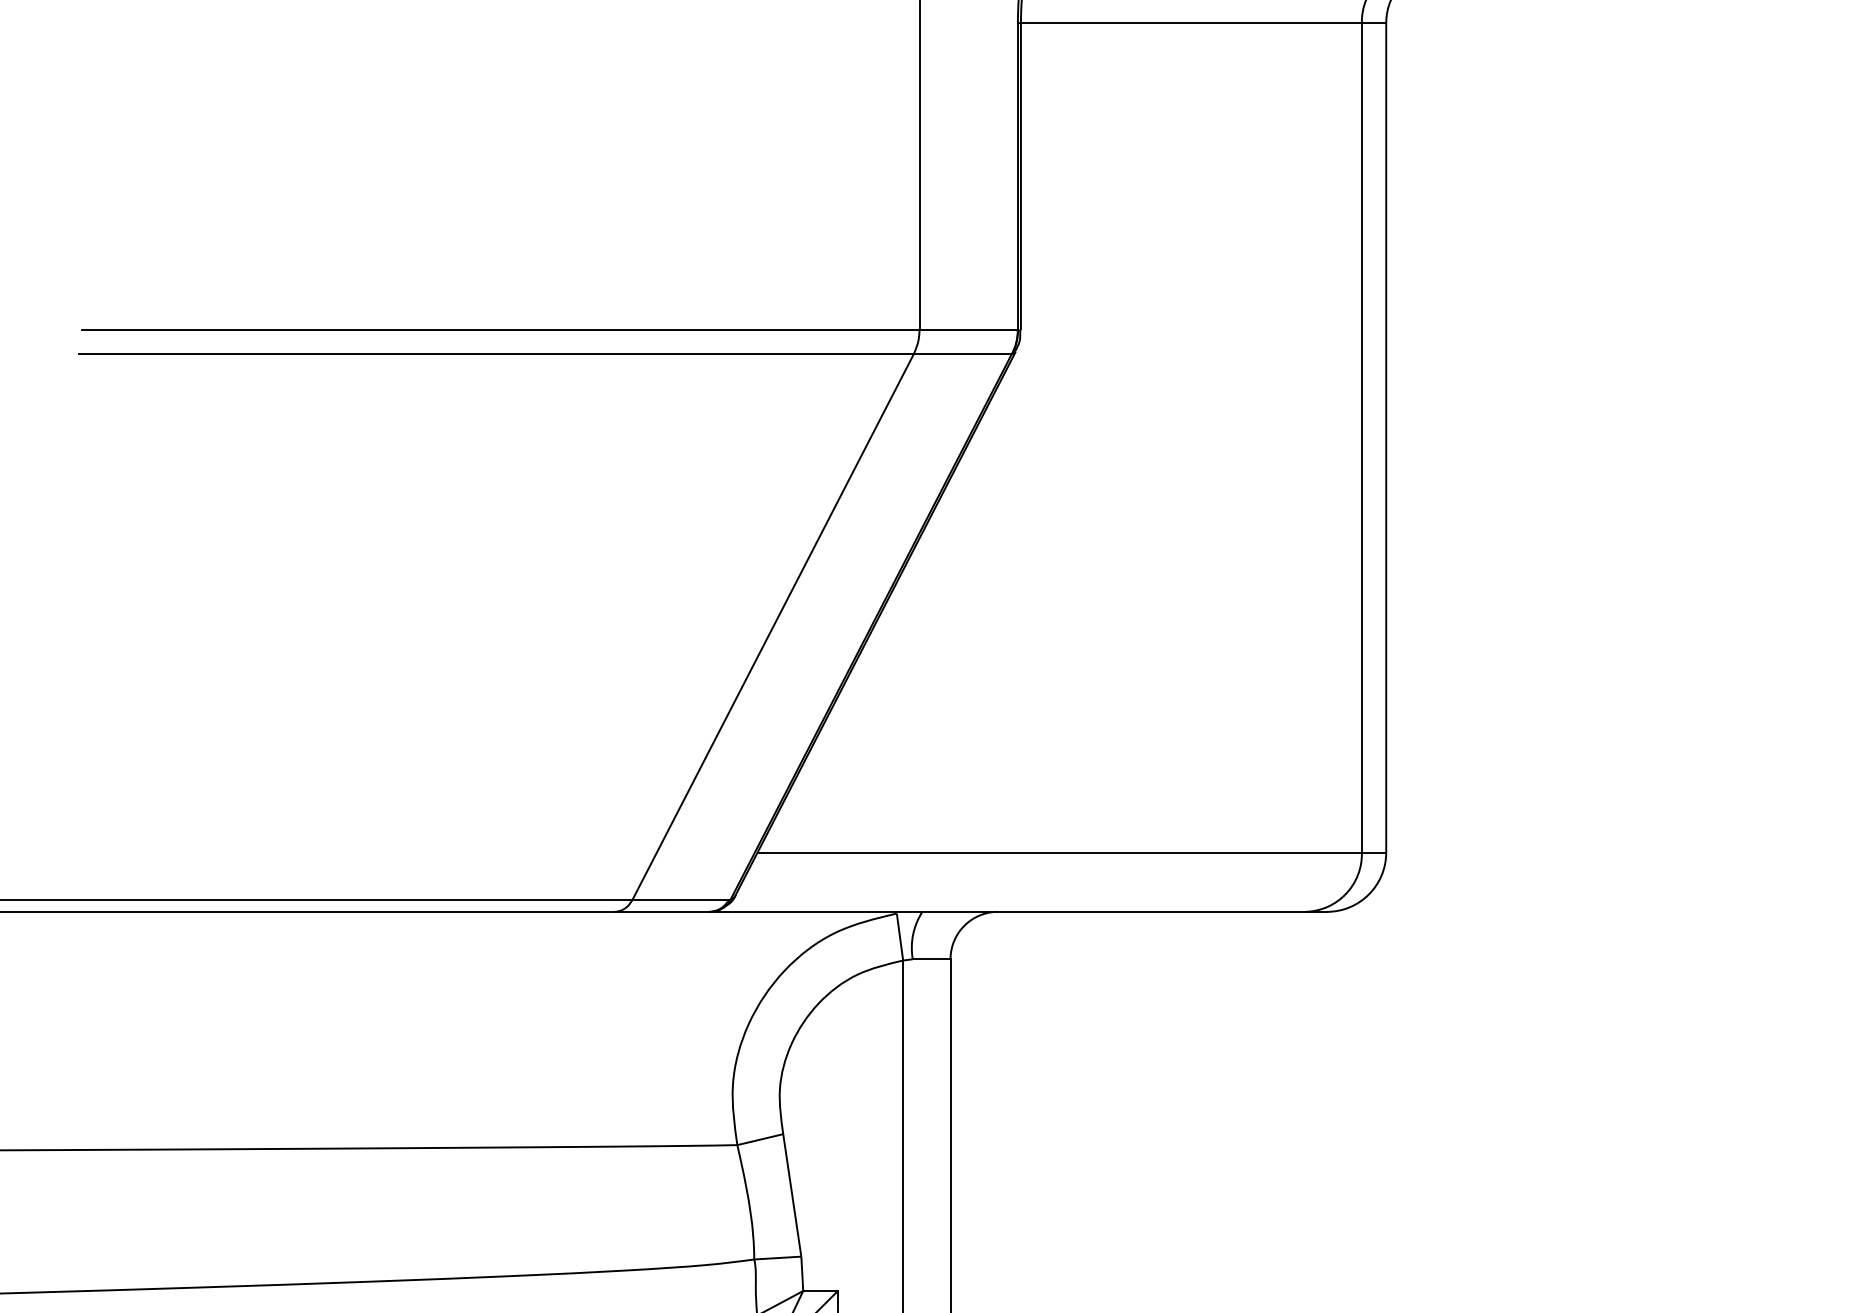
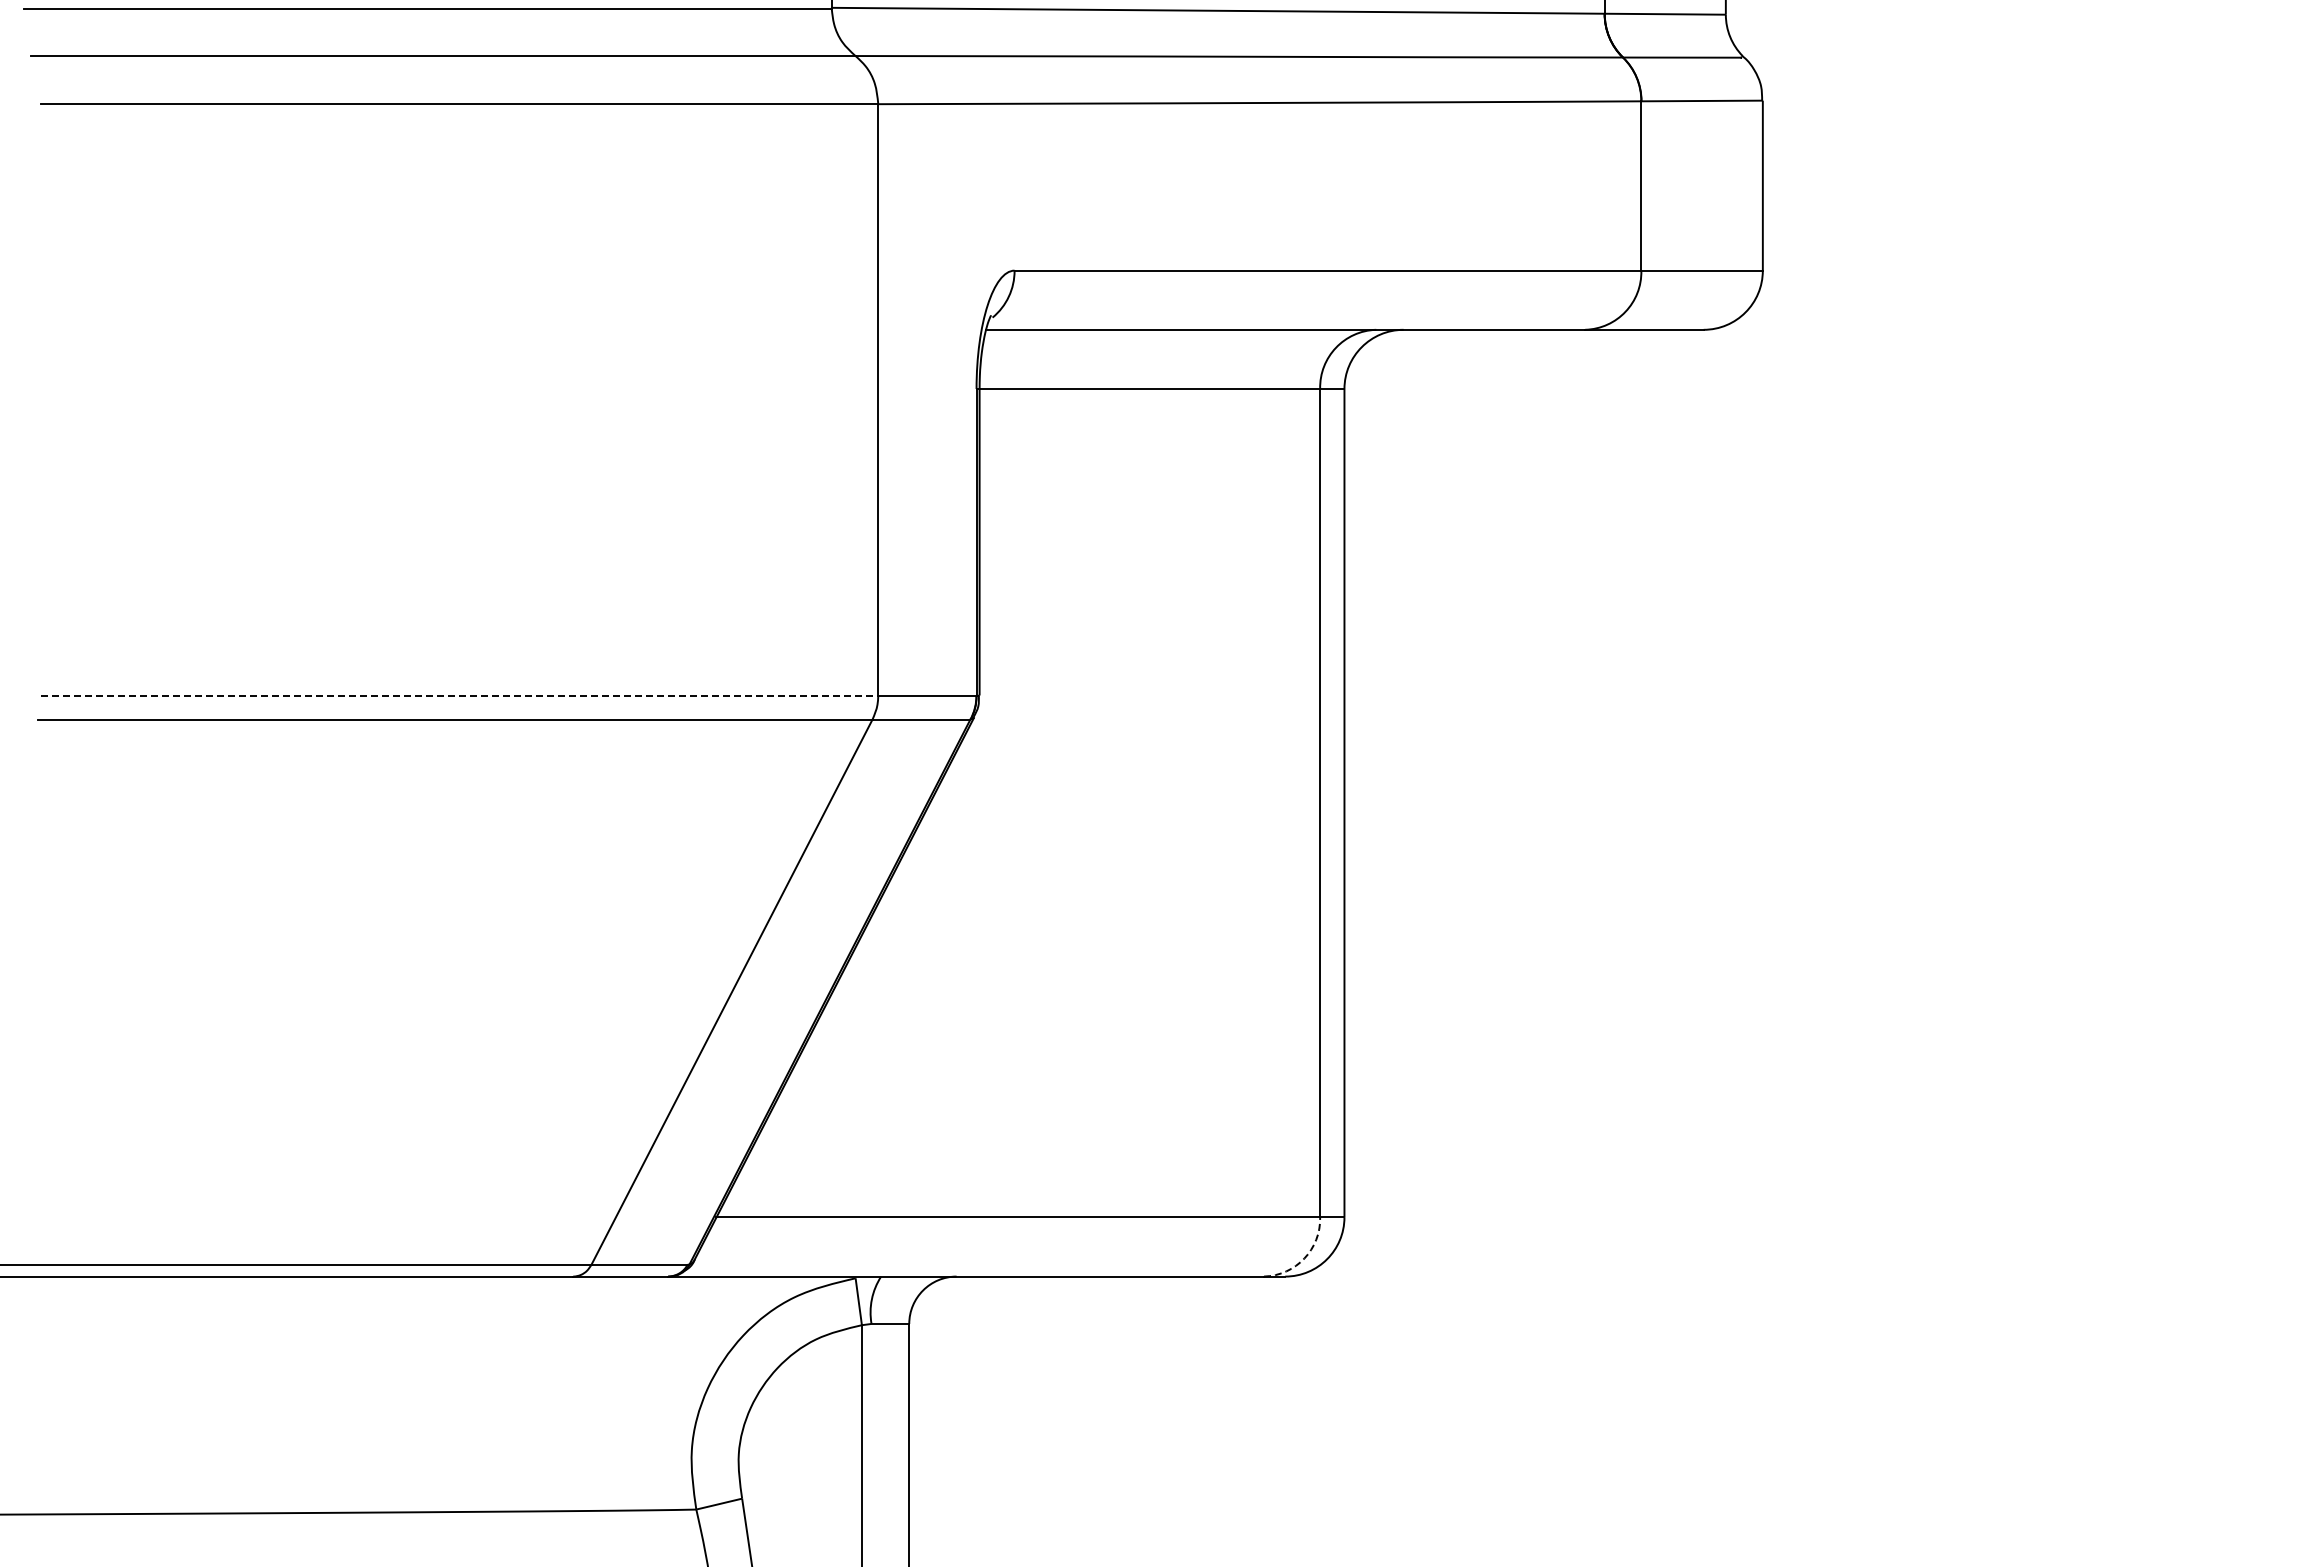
line: (501, 330) -> (460, 695), solid -> dashed
arc: (1346, 893) -> (1304, 1258), solid -> dashed

